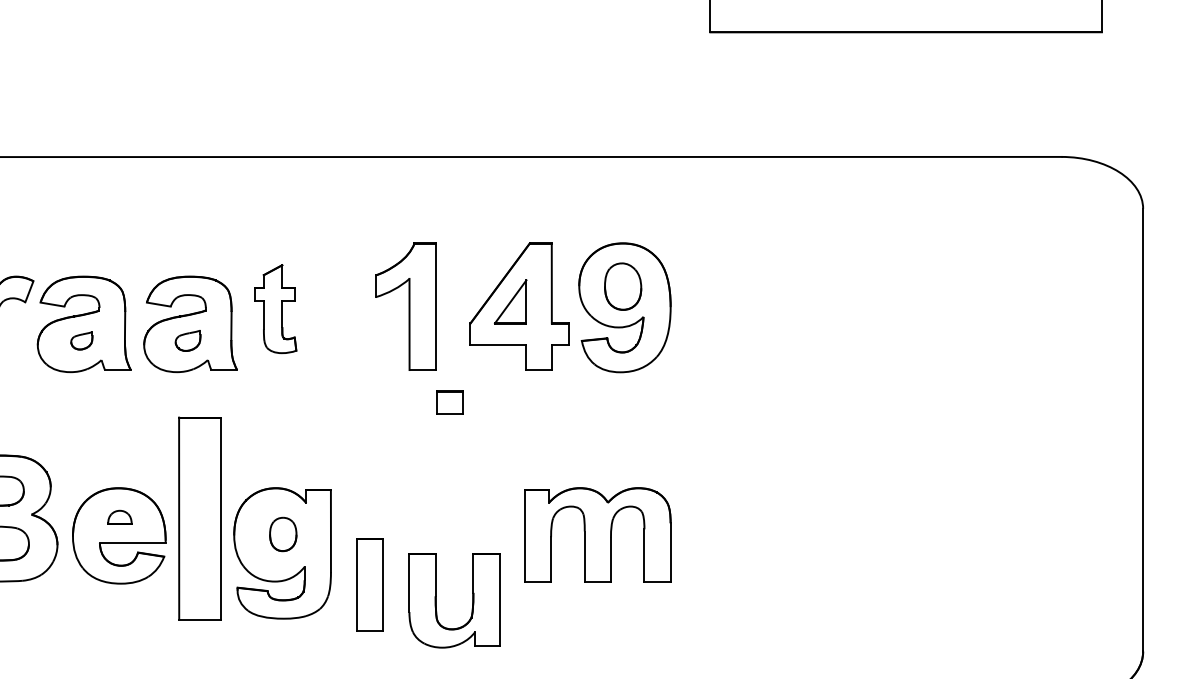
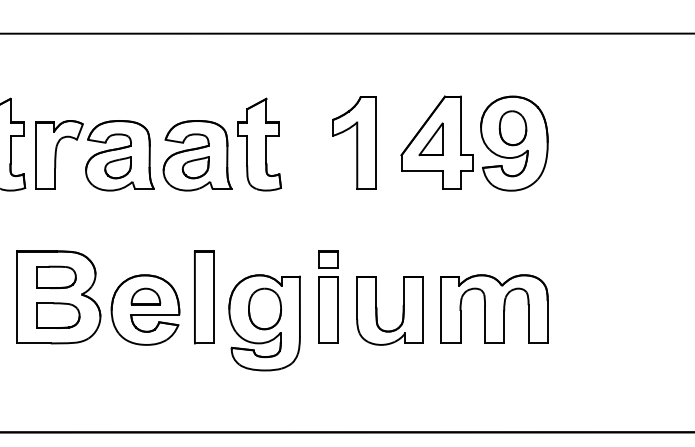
part: (275, 308) -> (259, 144), size x1.43
part: (81, 340) -> (117, 167), size x1.67
part: (187, 340) -> (195, 167), size x1.43
part: (449, 402) -> (328, 259), moved
part: (119, 516) -> (145, 295), size x1.67
part: (199, 518) -> (204, 297), size x0.62
part: (283, 534) -> (265, 309), size x1.67
part: (369, 584) -> (328, 309), moved
part: (436, 600) -> (376, 310), moved

